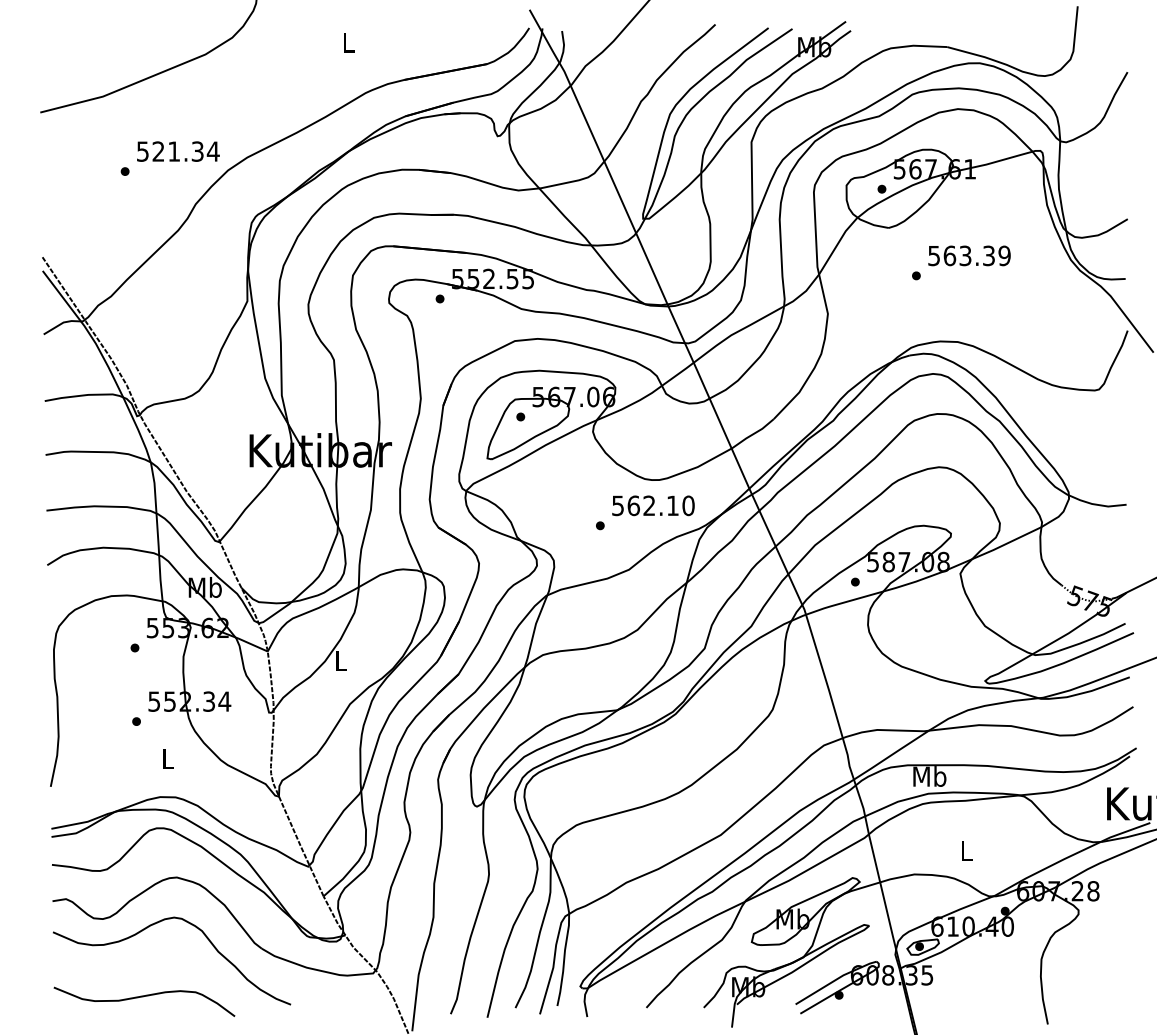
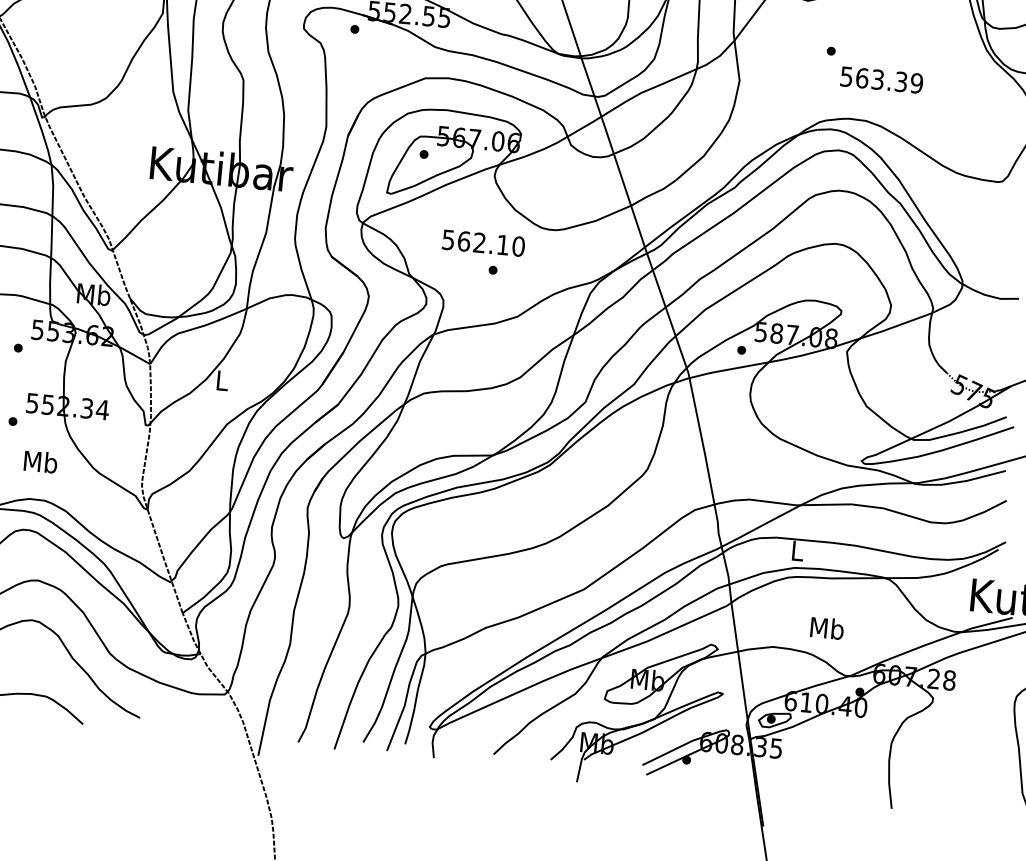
text: (969, 255) -> (881, 79), moved
text: (653, 505) -> (483, 242), moved
text: (167, 758) -> (40, 461), L -> Mb
text: (929, 776) -> (797, 550), Mb -> L
text: (966, 850) -> (827, 627), L -> Mb

